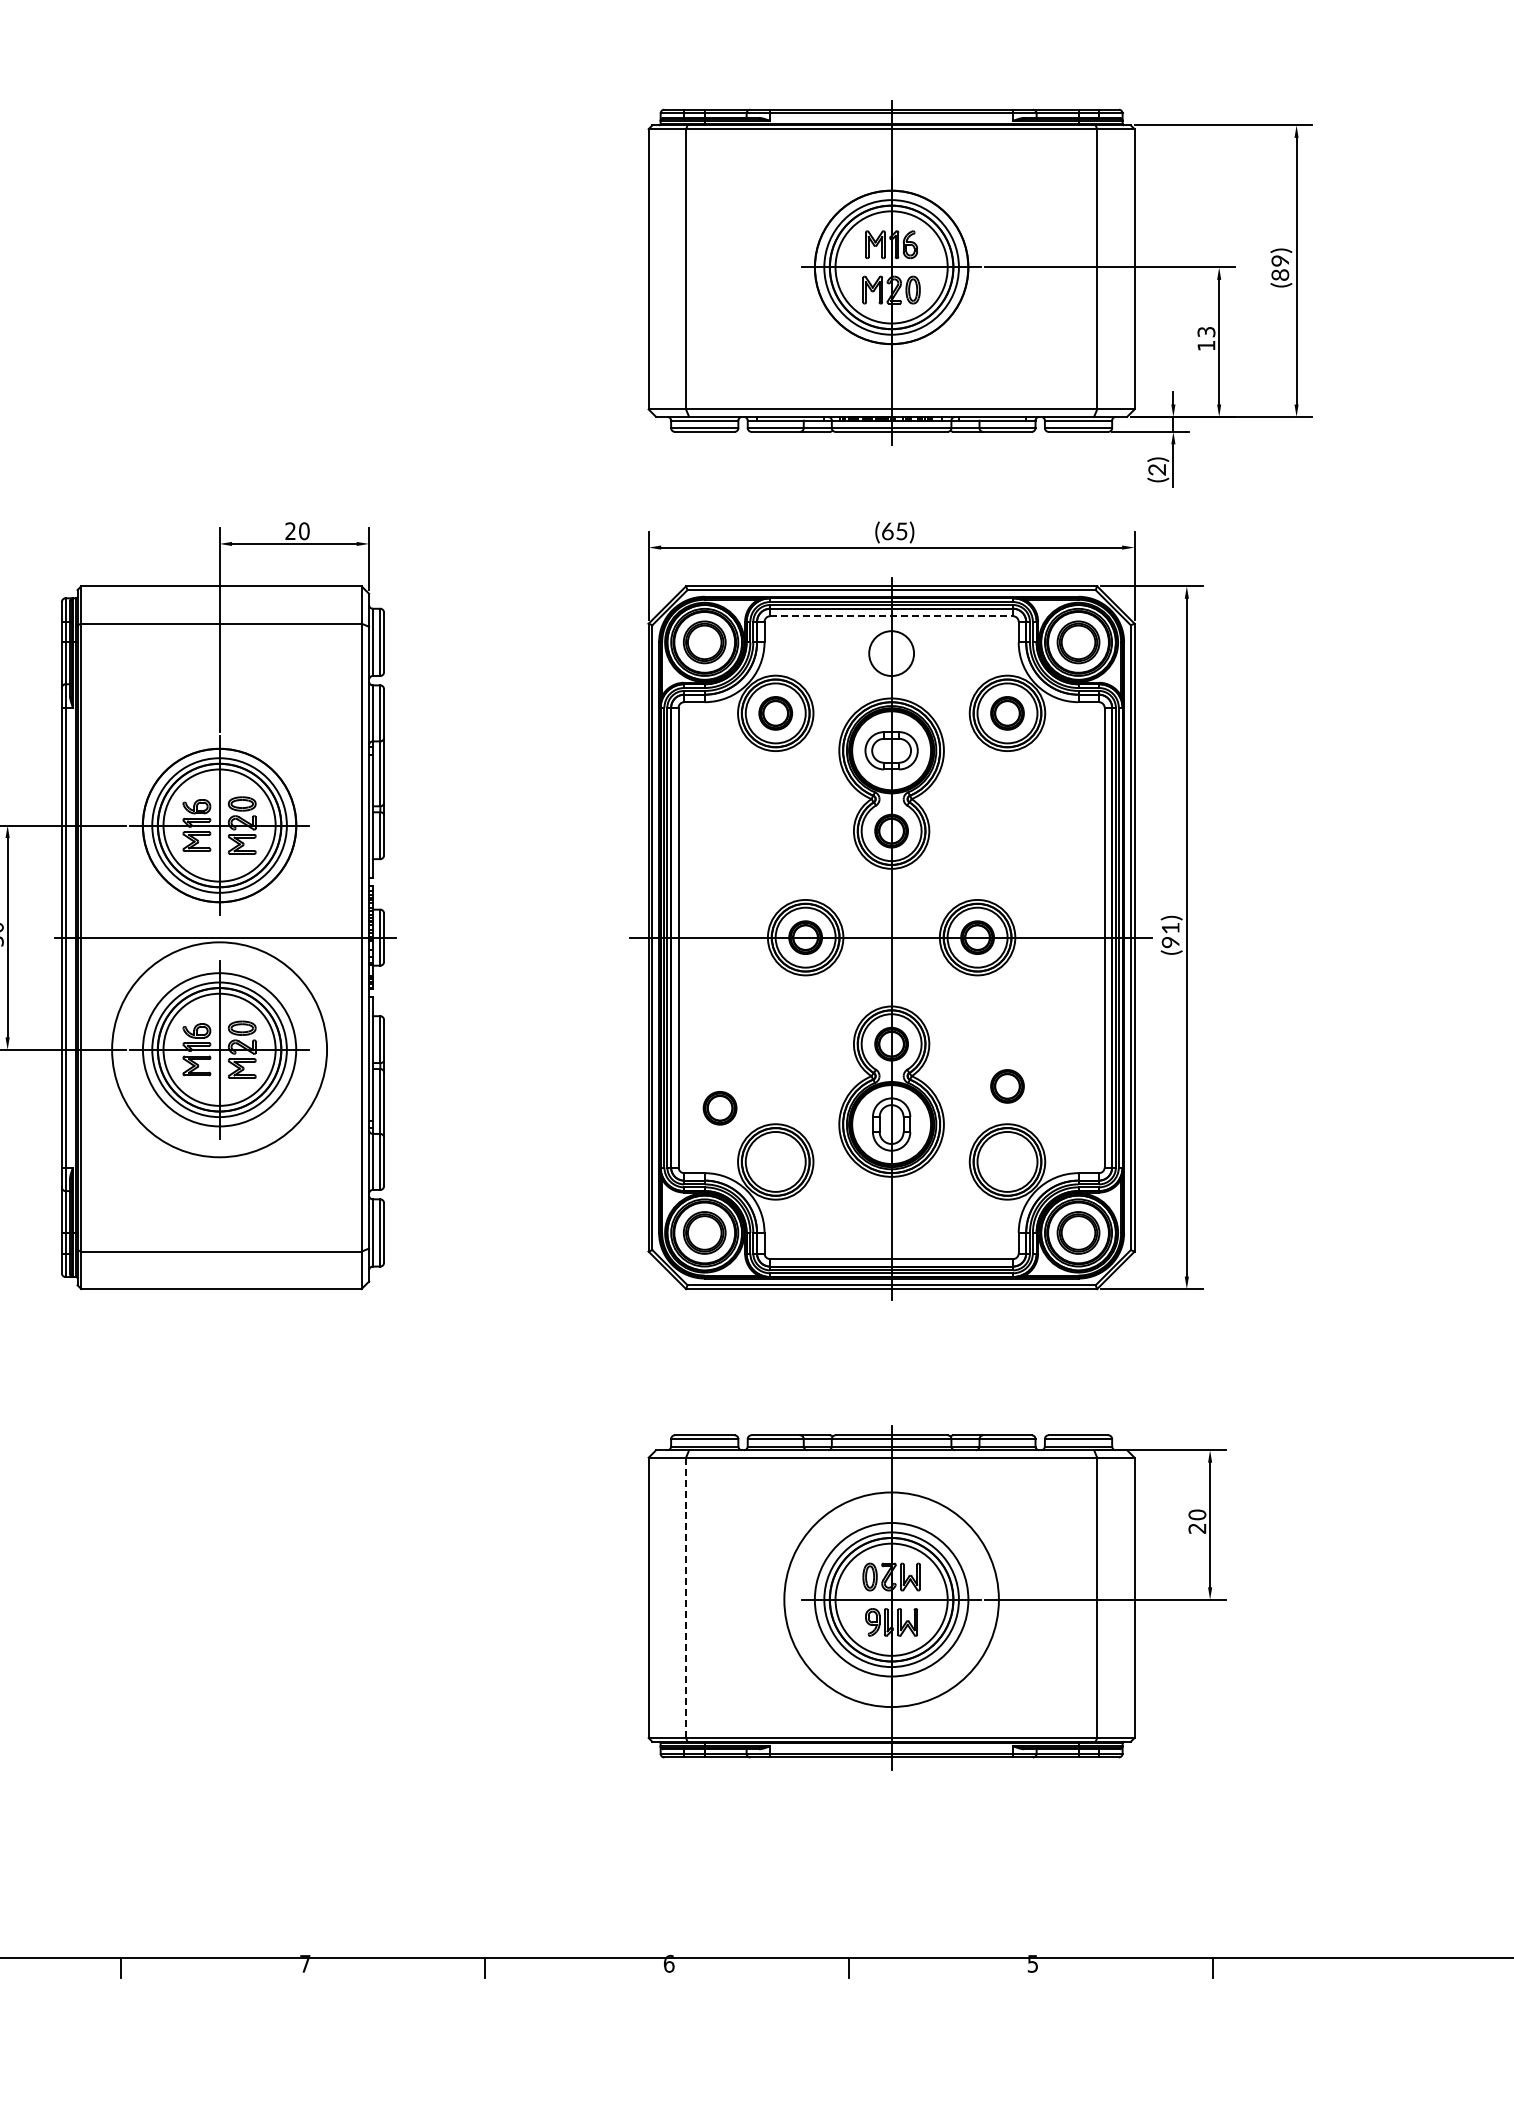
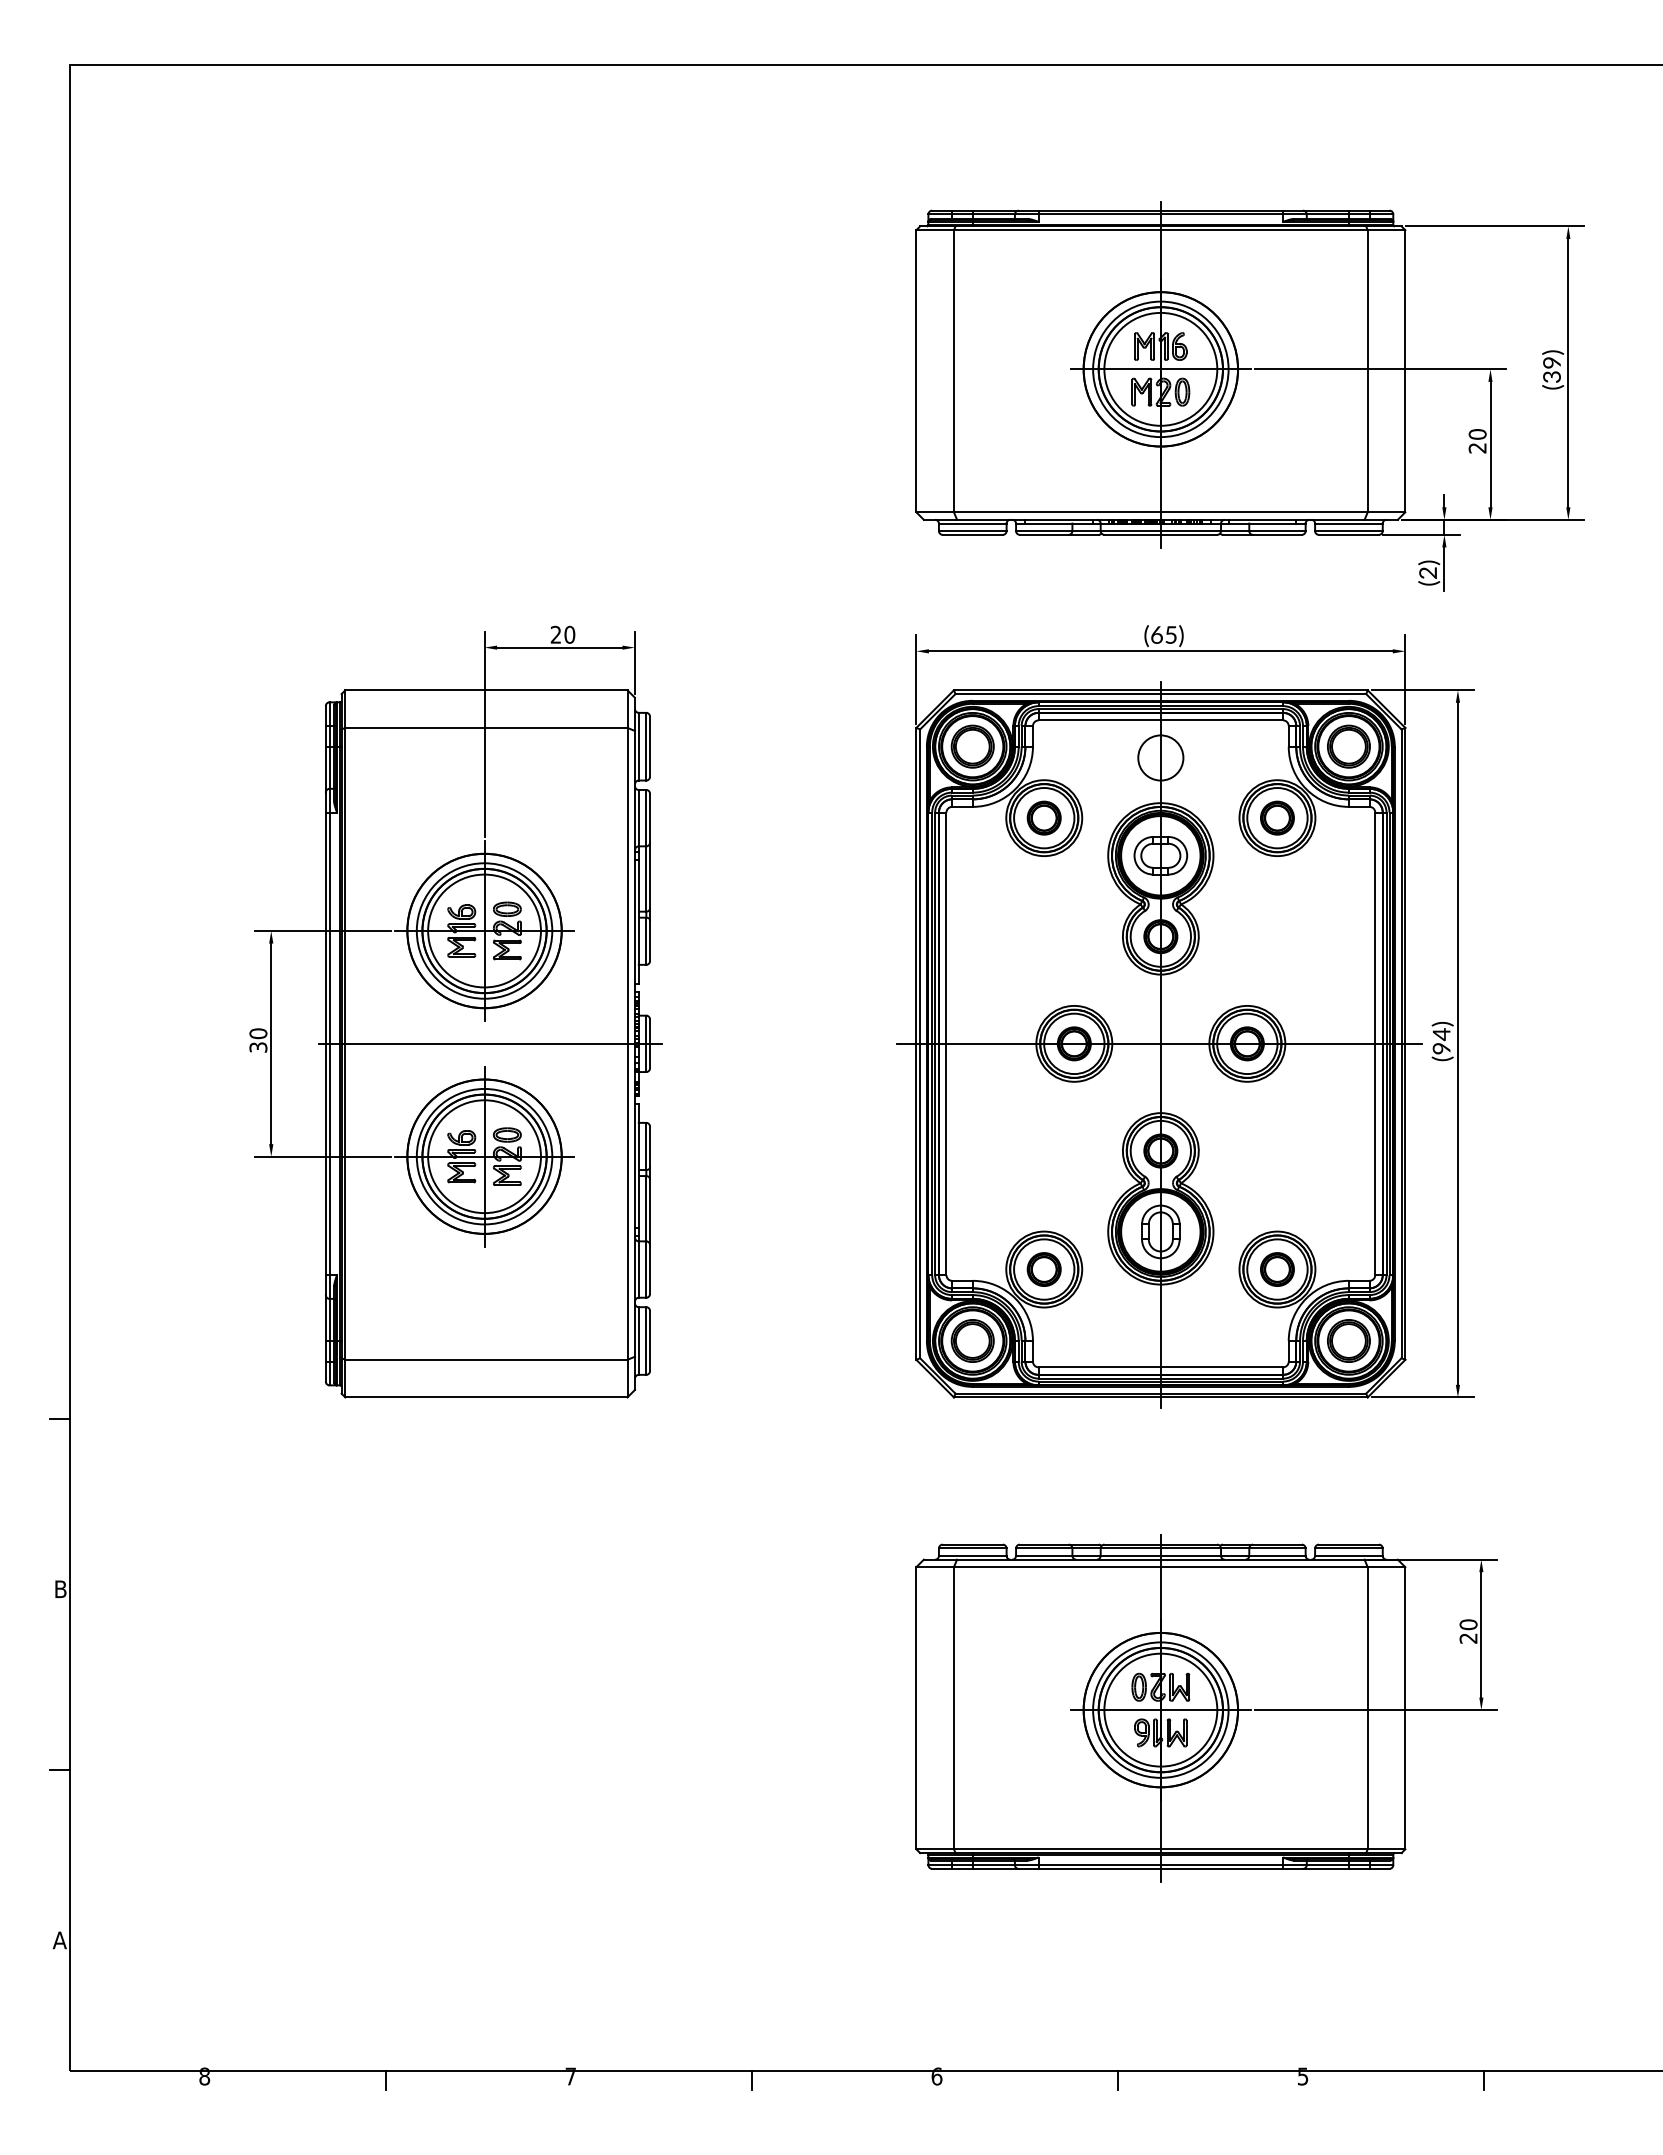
text: (1280, 274) -> (1552, 376), (89) -> (39)
text: (1206, 339) -> (1477, 441), 13 -> 20
line: (892, 616) -> (1161, 720), dashed -> solid
text: (1170, 928) -> (1441, 1034), (91) -> (94)
circle: (219, 1049) -> (484, 1156), size x0.71
part: (1007, 1086) -> (1277, 1269), moved
part: (719, 1108) -> (1043, 1269), moved
line: (685, 1597) -> (953, 1707), dashed -> solid
circle: (891, 1600) -> (1160, 1710), size x0.71

